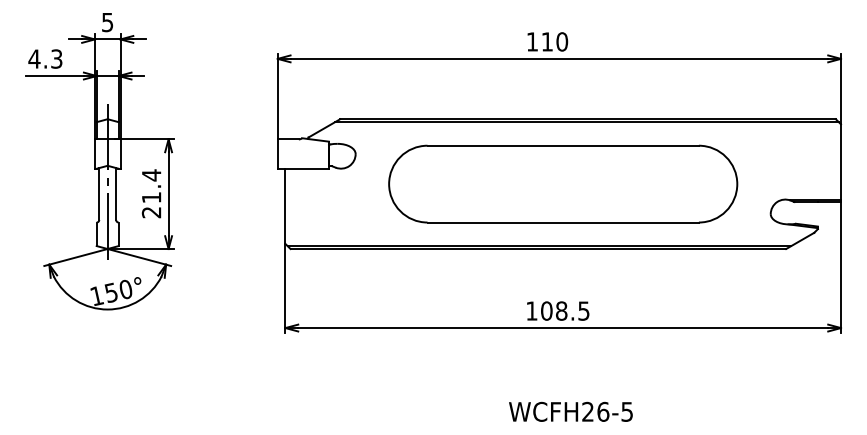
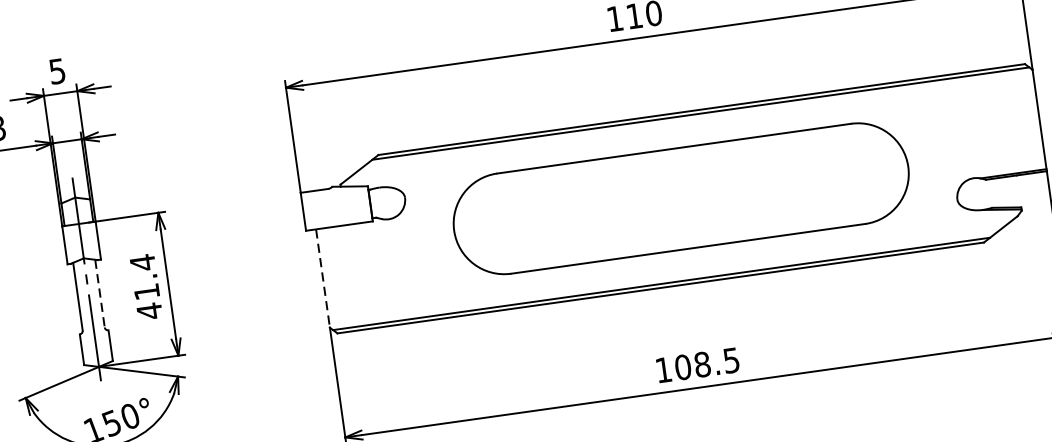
line: (116, 194) -> (100, 294), solid -> dashed
line: (285, 206) -> (323, 278), solid -> dashed
text: (151, 212) -> (149, 311), 21.4 -> 41.4

